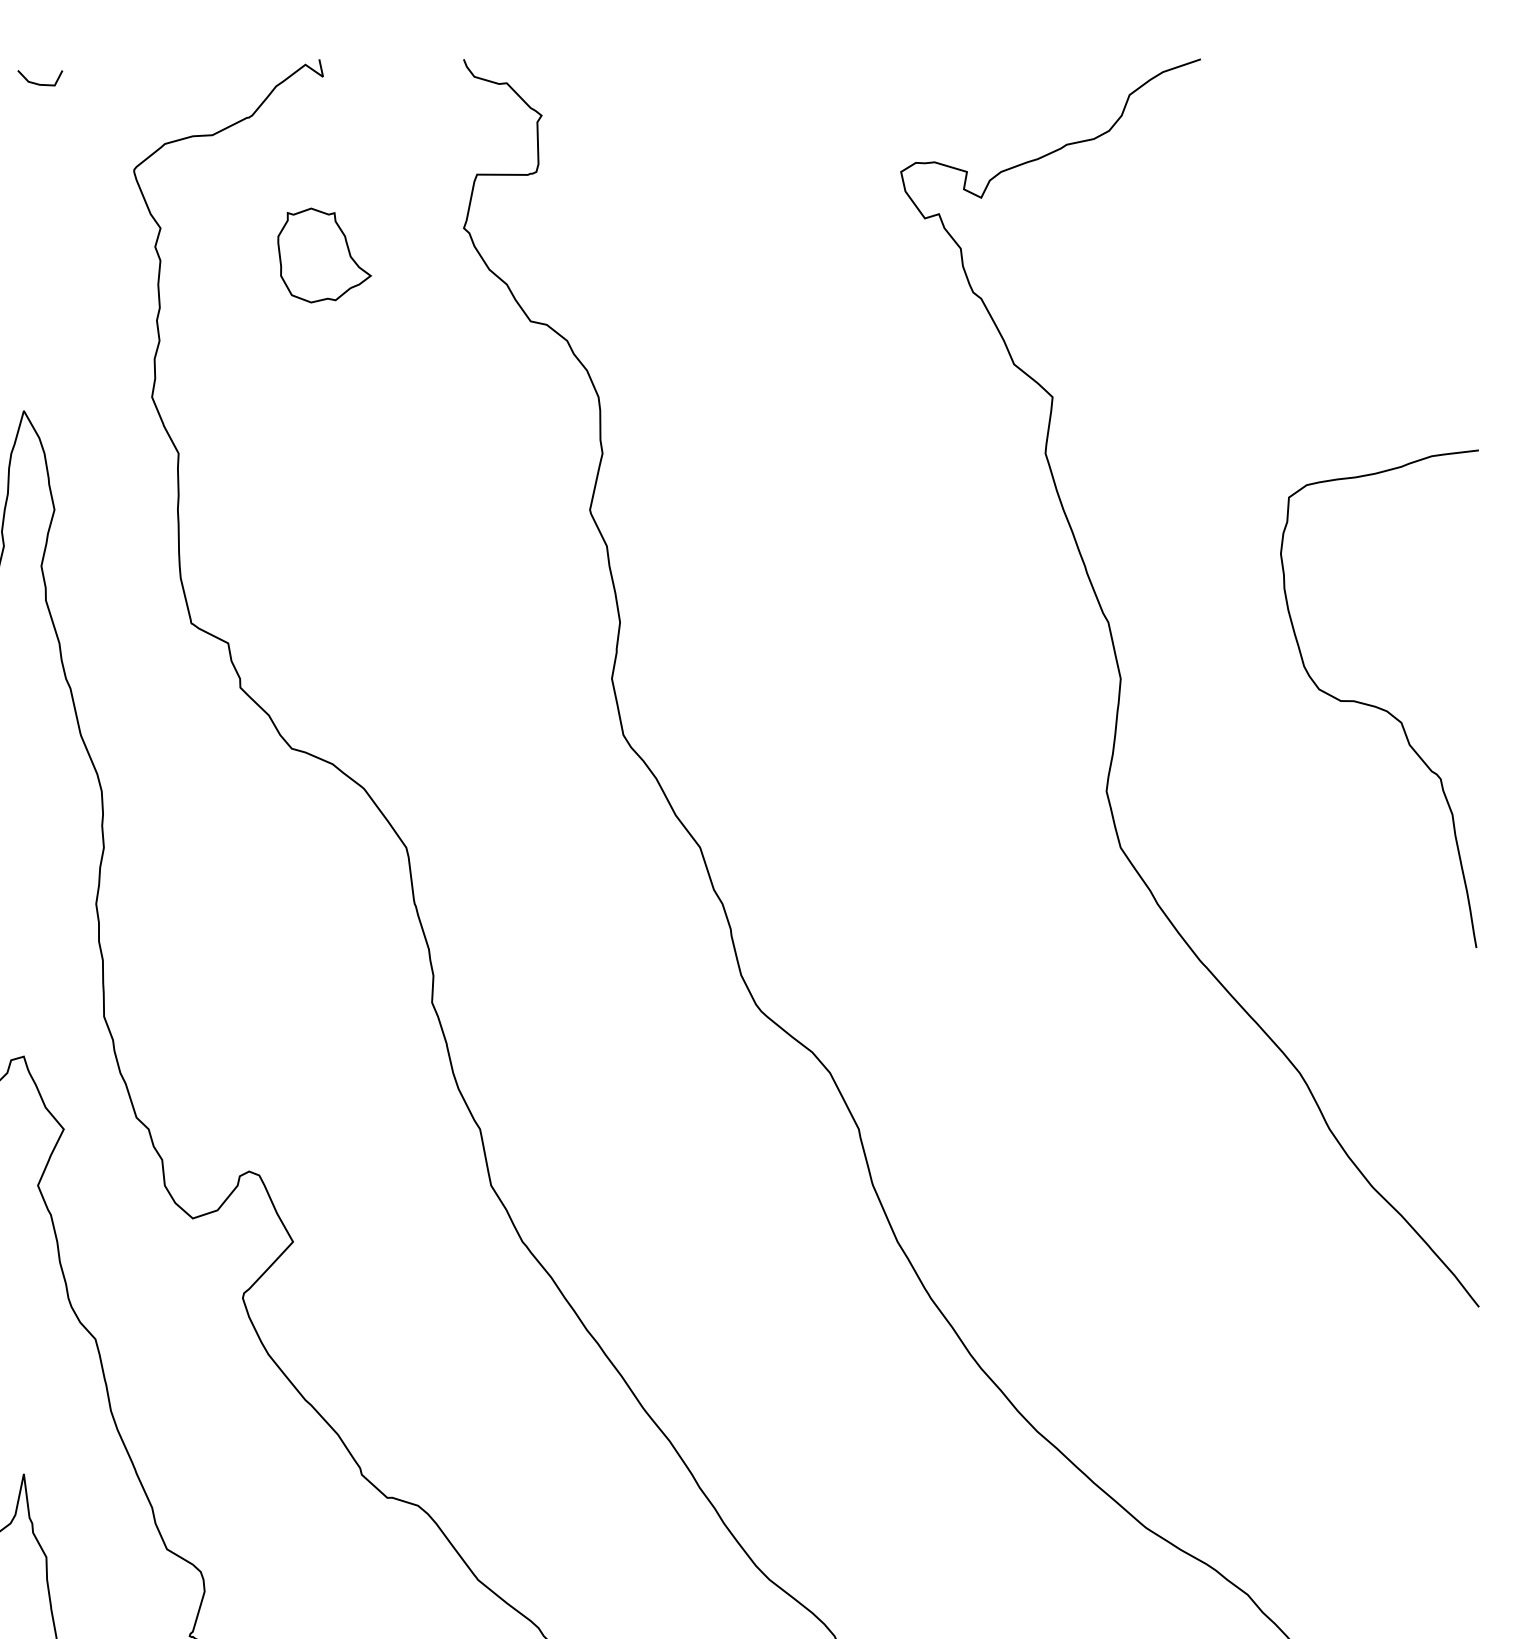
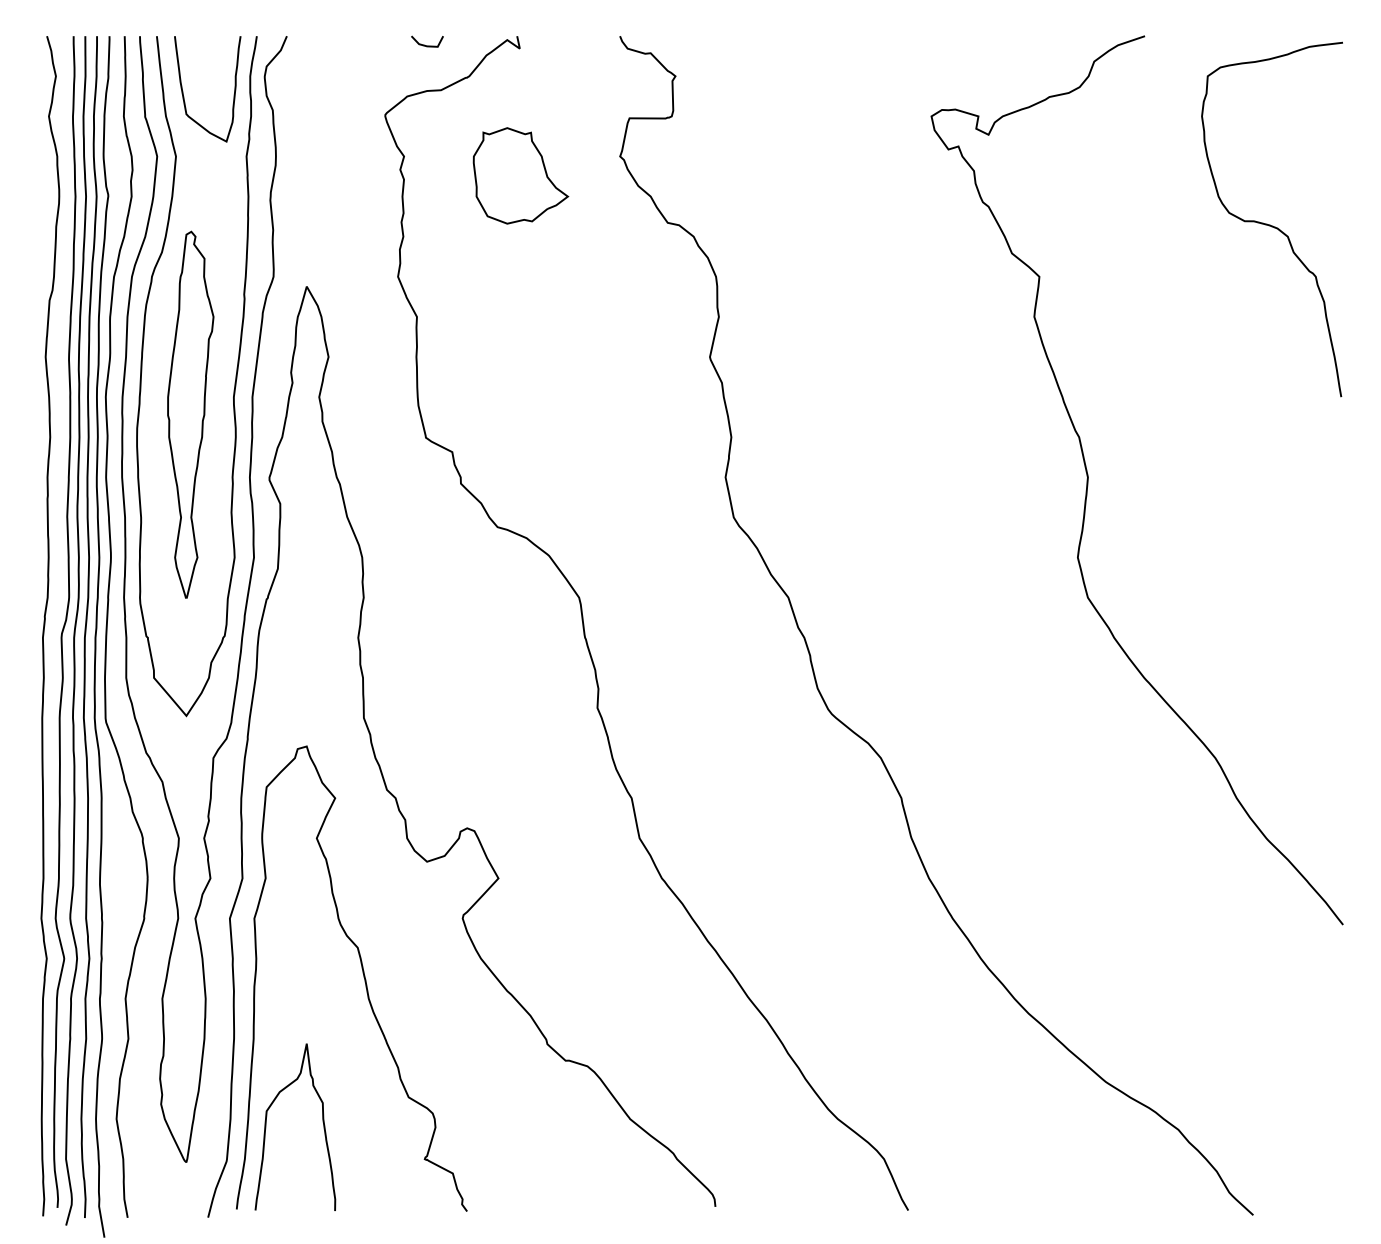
line: (40, 83) -> (427, 45), moved
part: (324, 254) -> (520, 175), size x1.43
curve: (1377, 705) -> (1270, 224), moved

